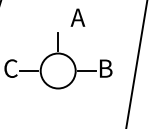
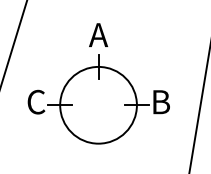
text: (77, 17) -> (98, 34), moved
circle: (58, 70) -> (98, 104), size x1.67

